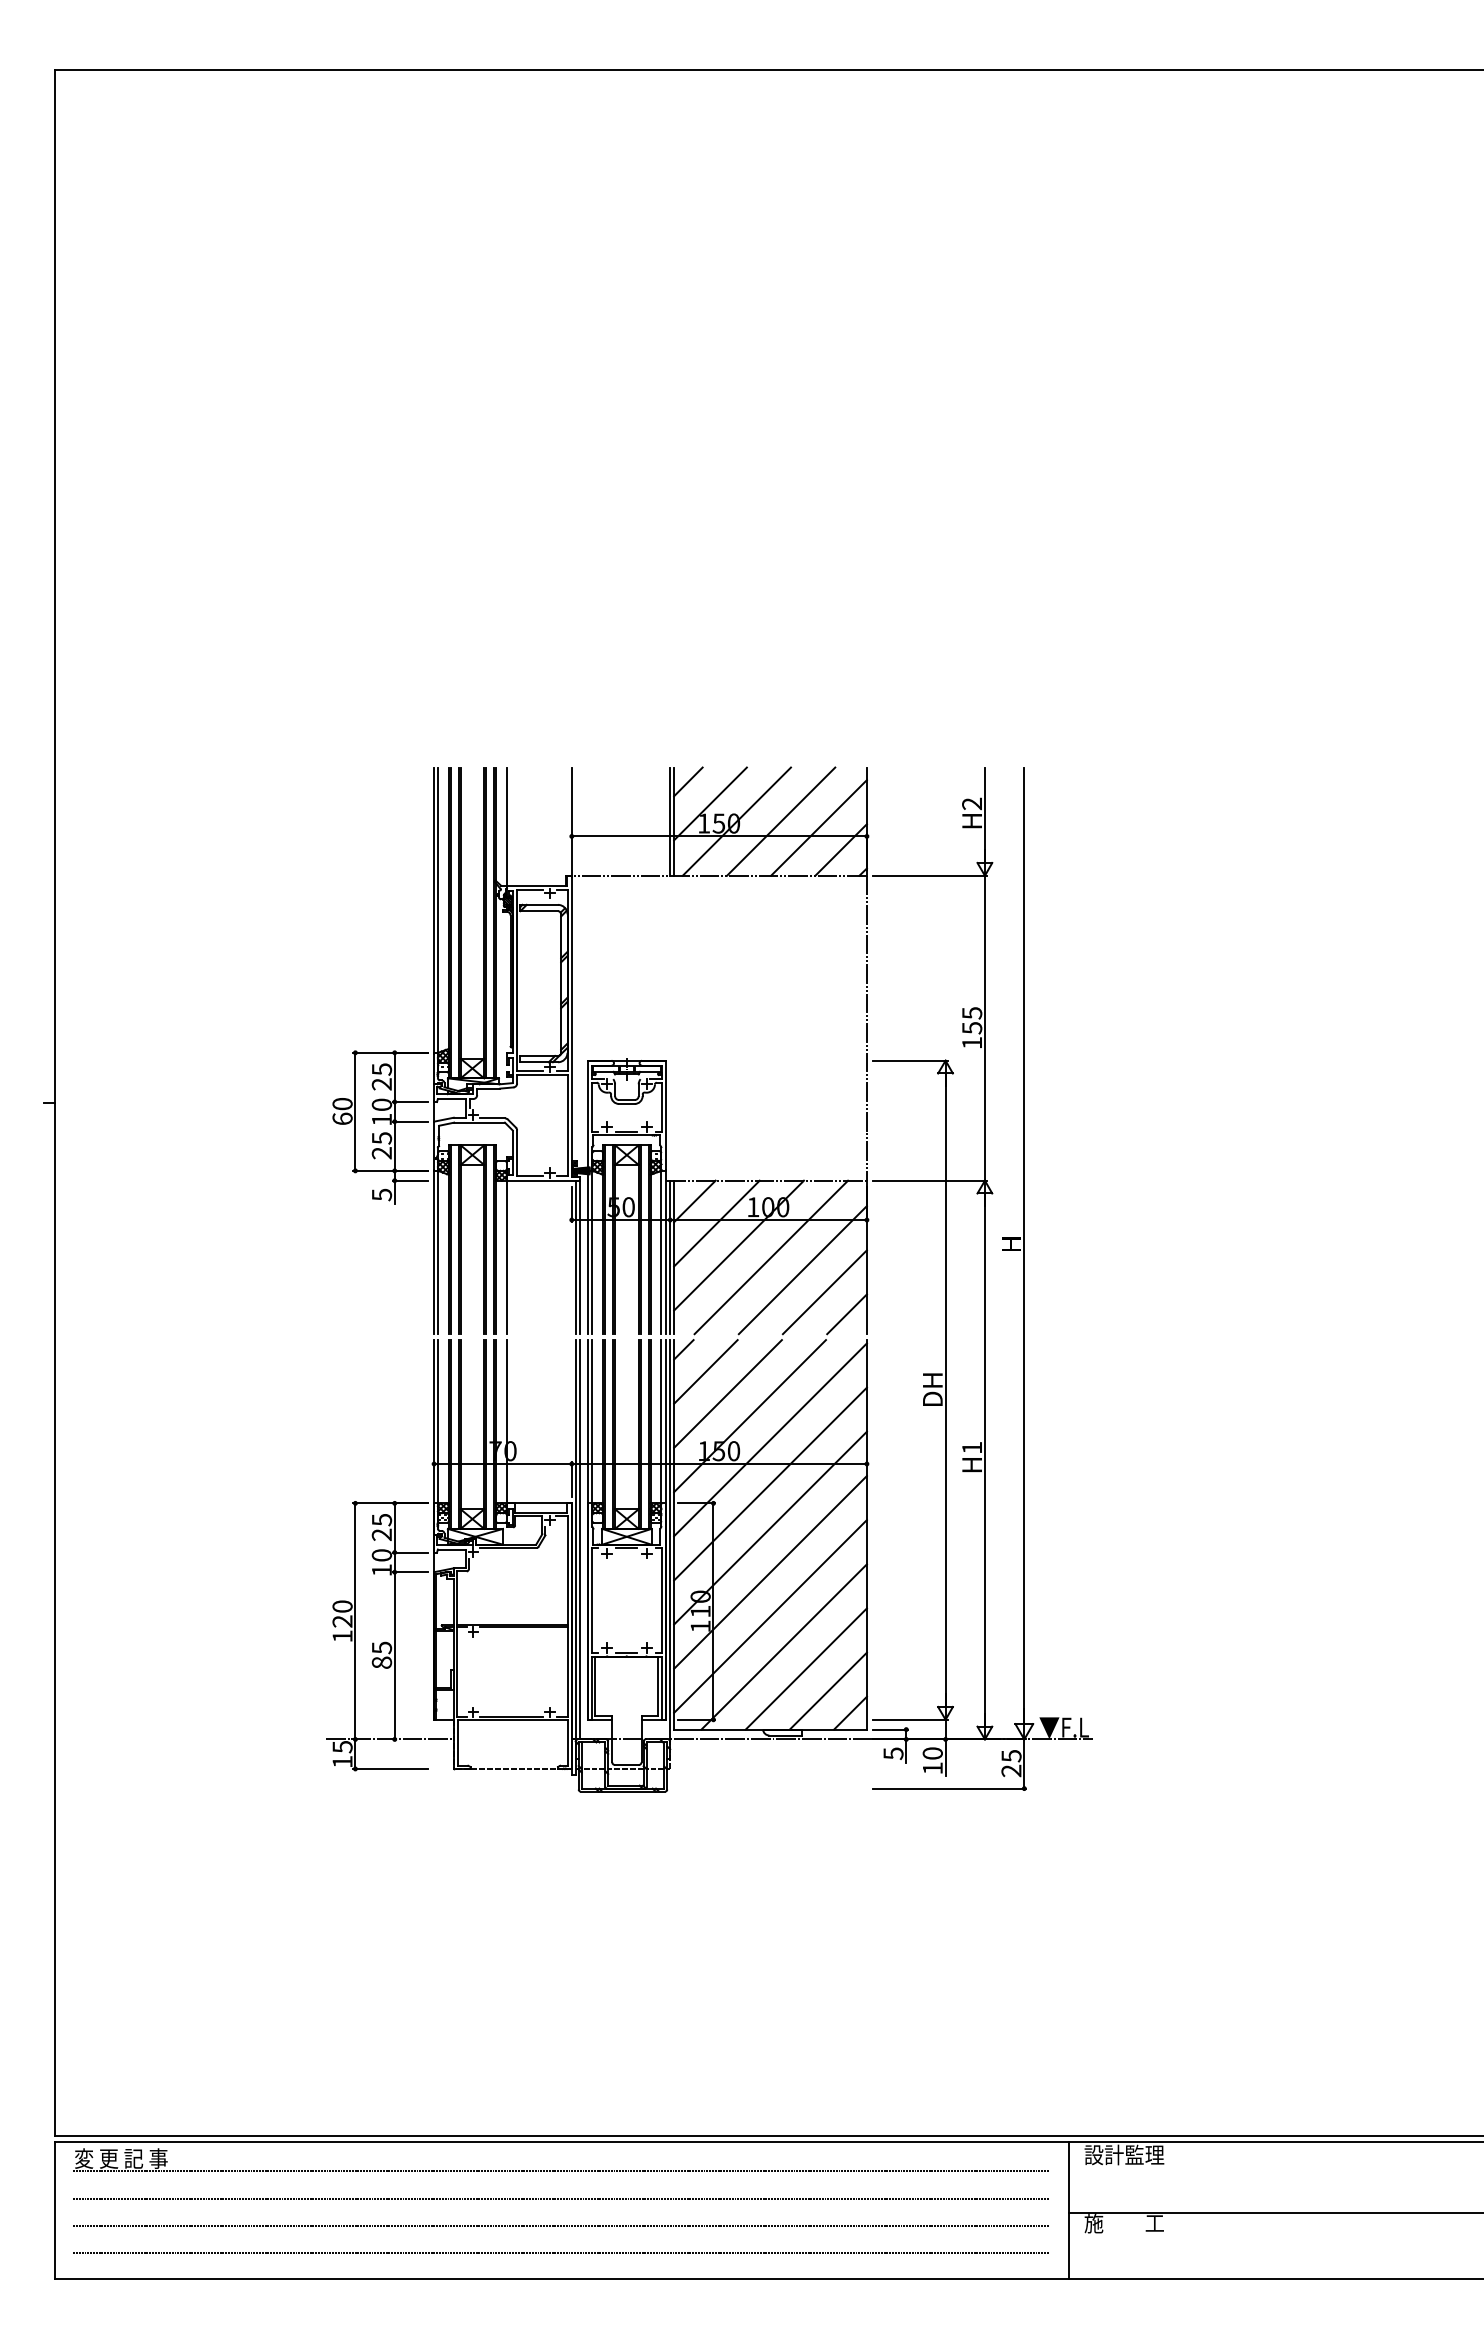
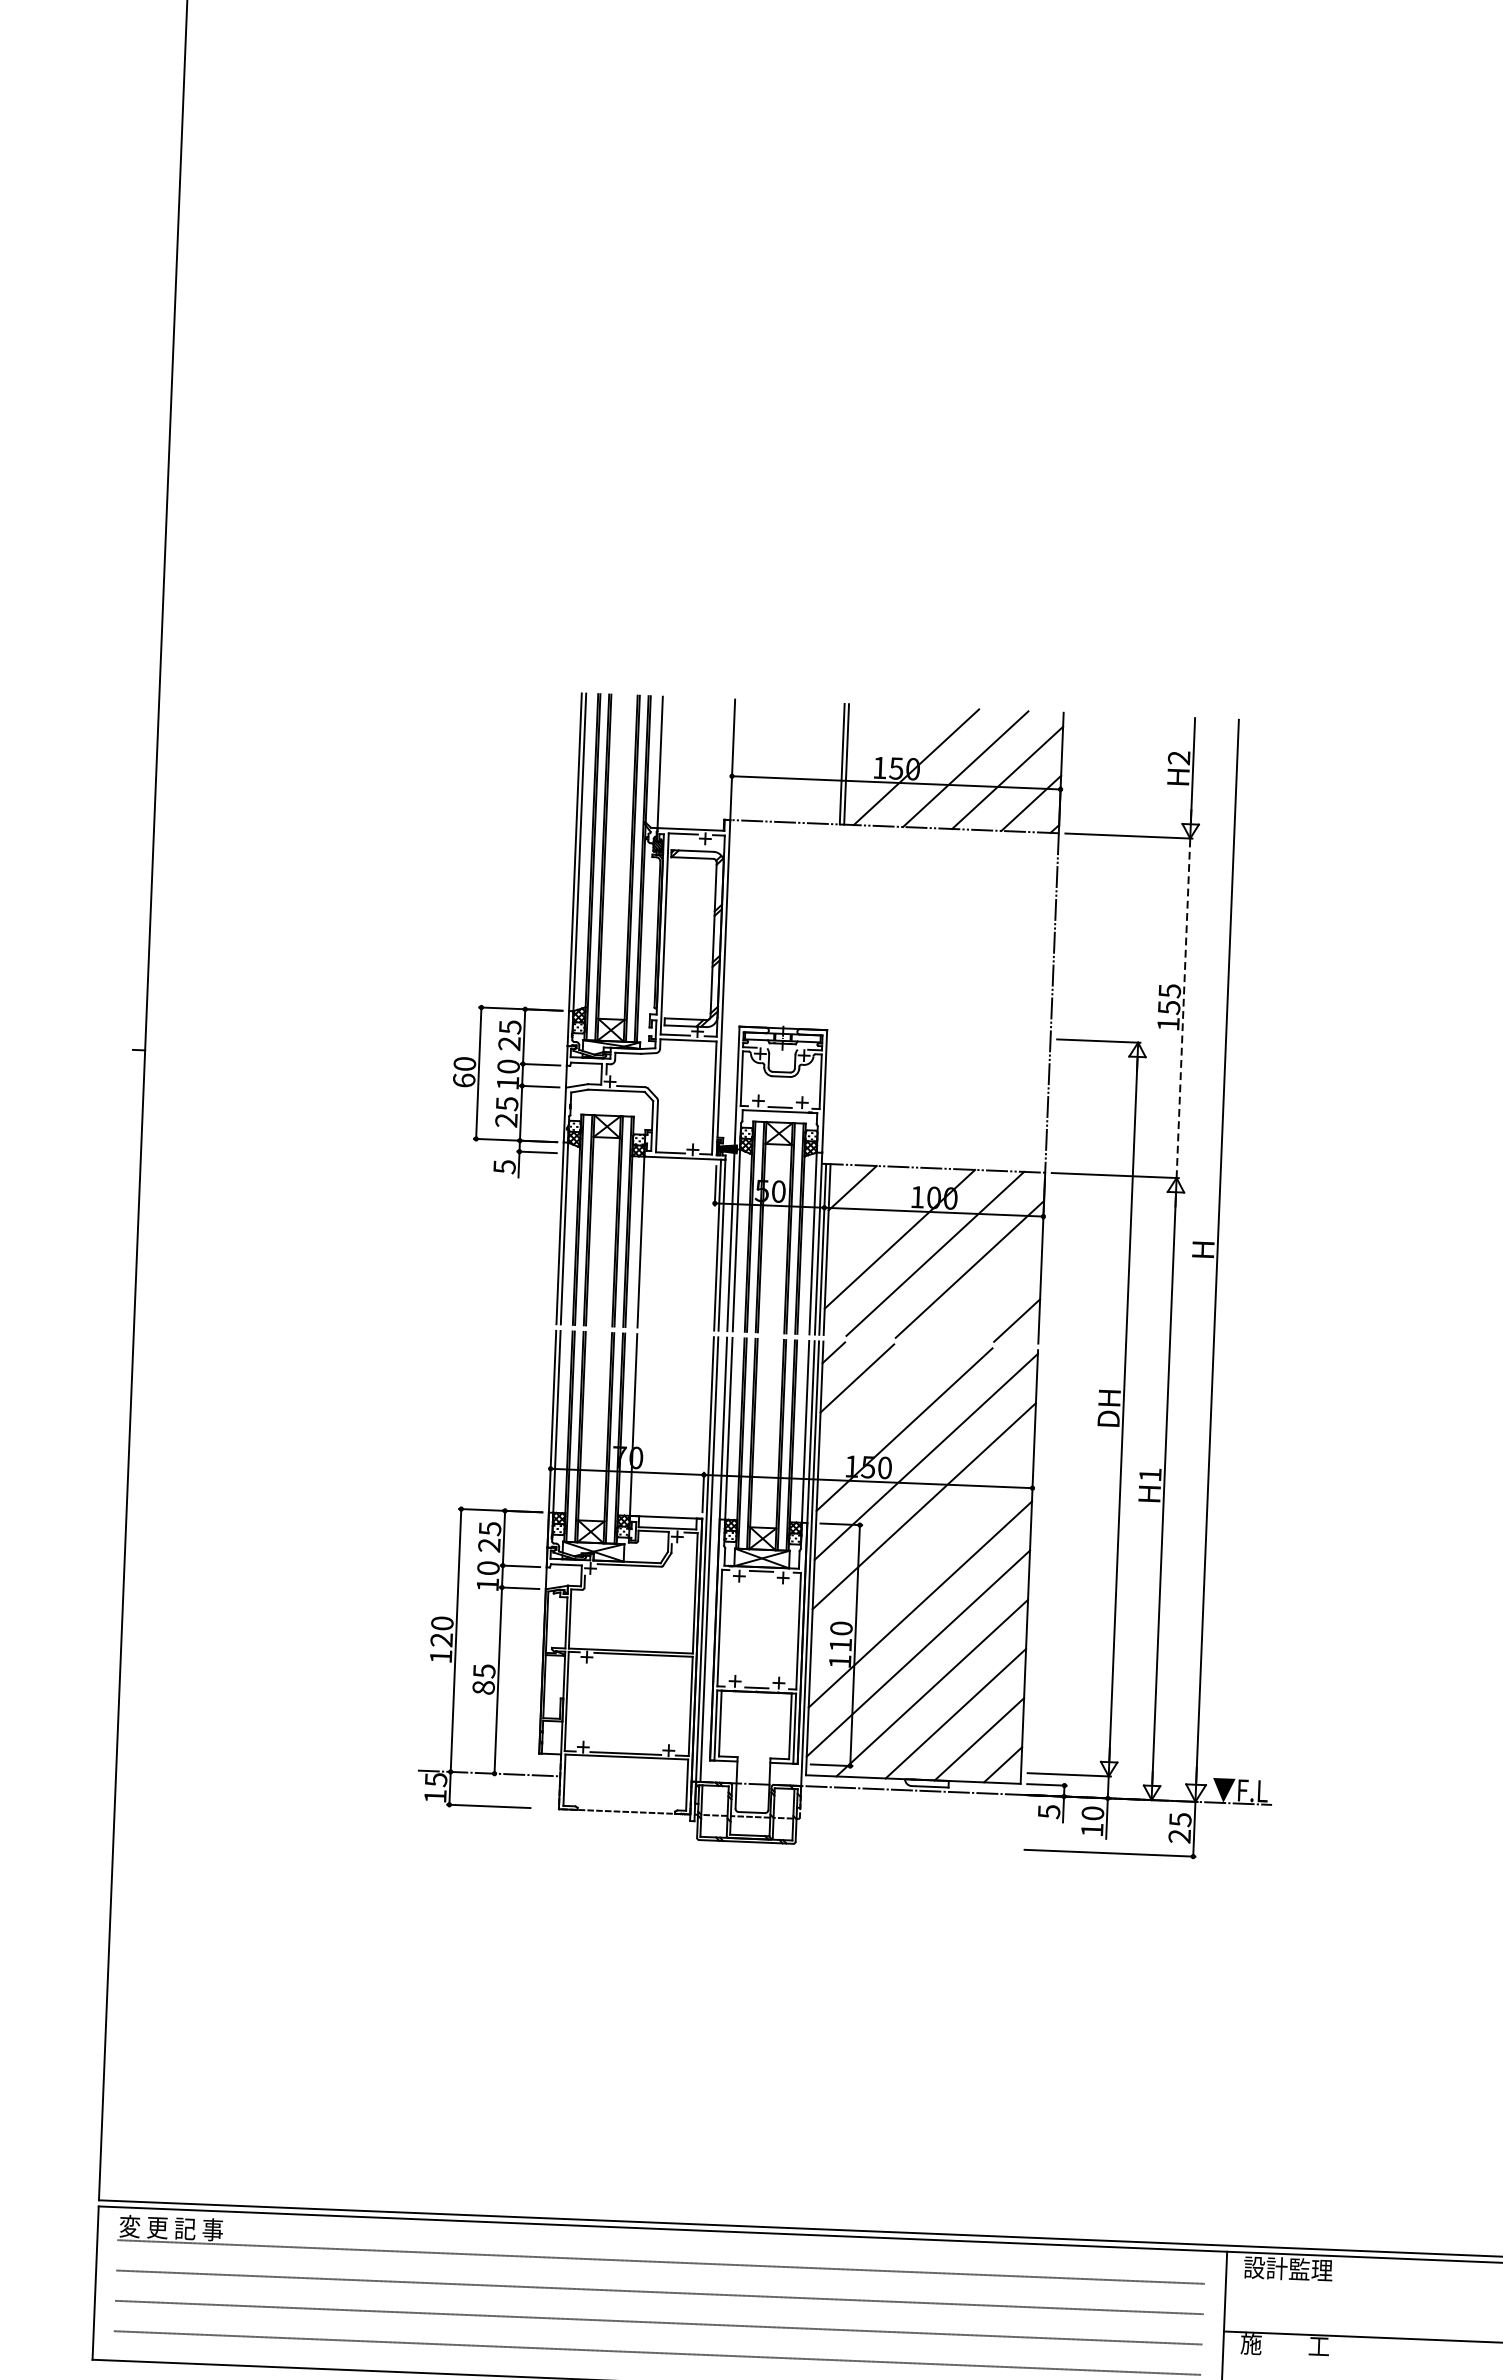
line: (688, 781) -> (864, 720), removed
line: (710, 803) -> (887, 745), removed
line: (984, 1027) -> (1182, 1007), solid -> dashed
line: (716, 1223) -> (875, 1213), removed
line: (824, 1292) -> (992, 1295), removed
line: (727, 1393) -> (880, 1403), removed
line: (770, 1527) -> (922, 1554), removed

